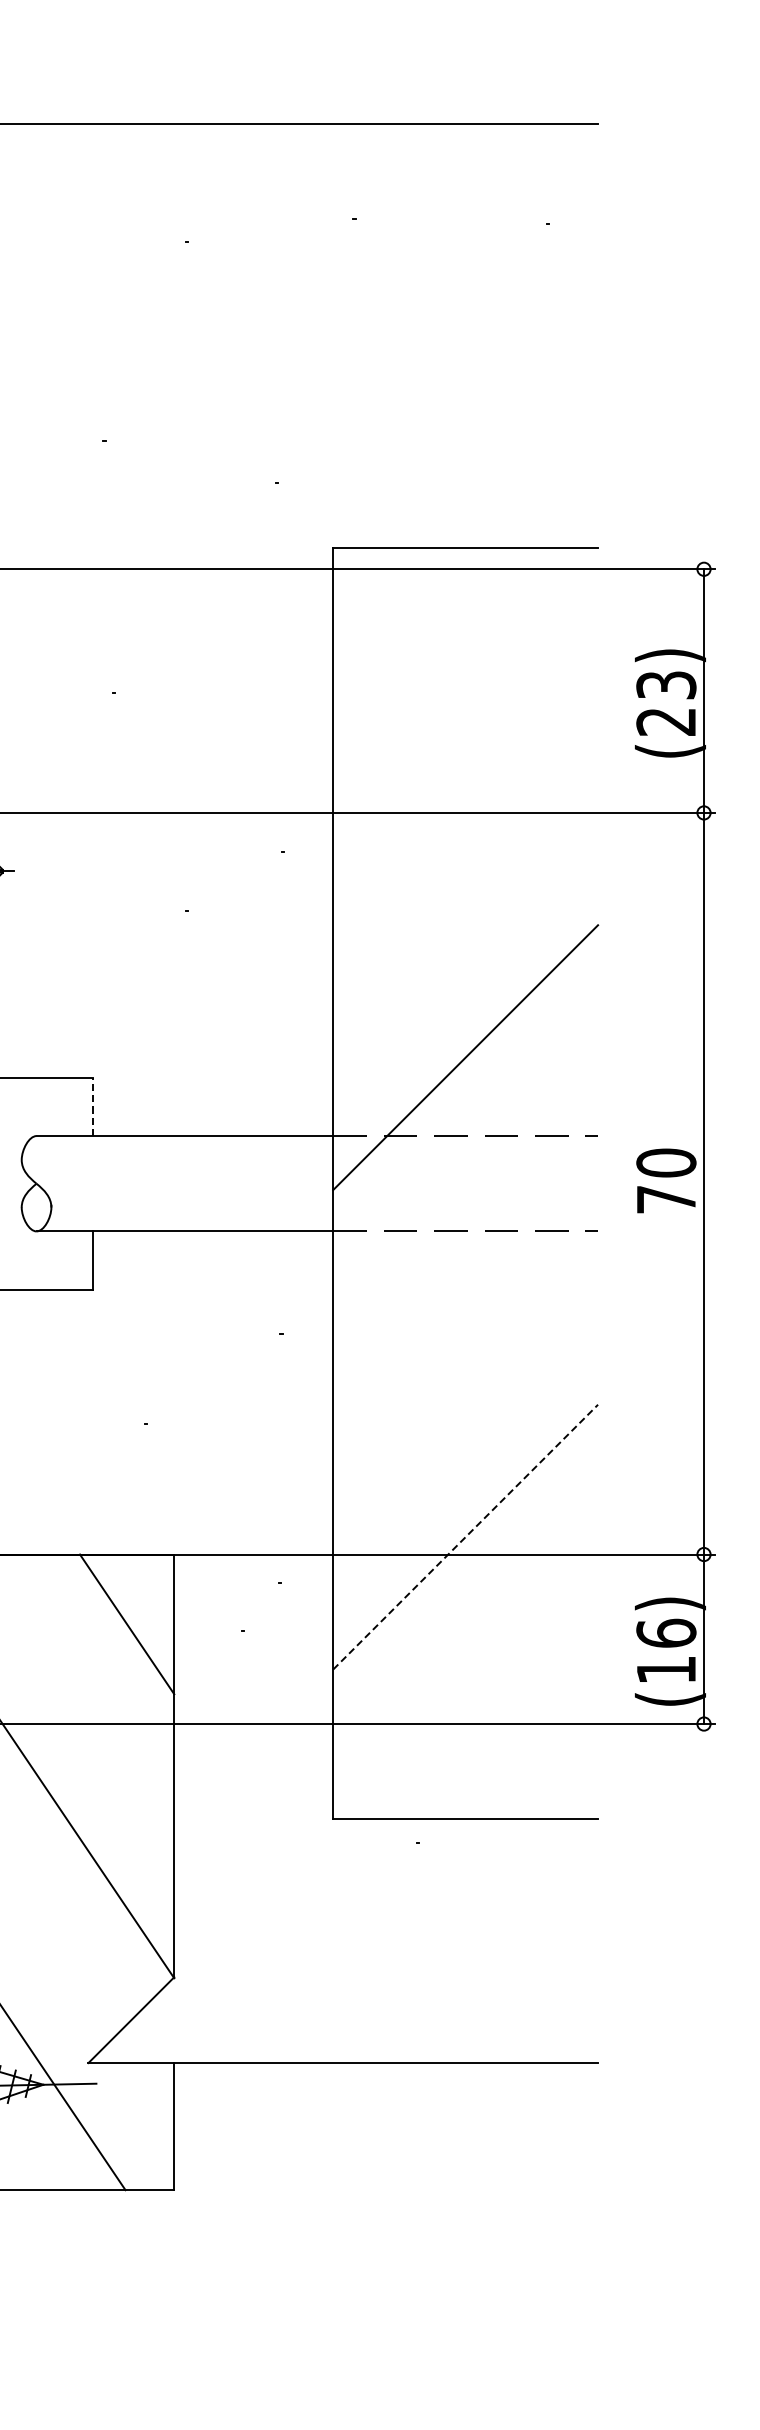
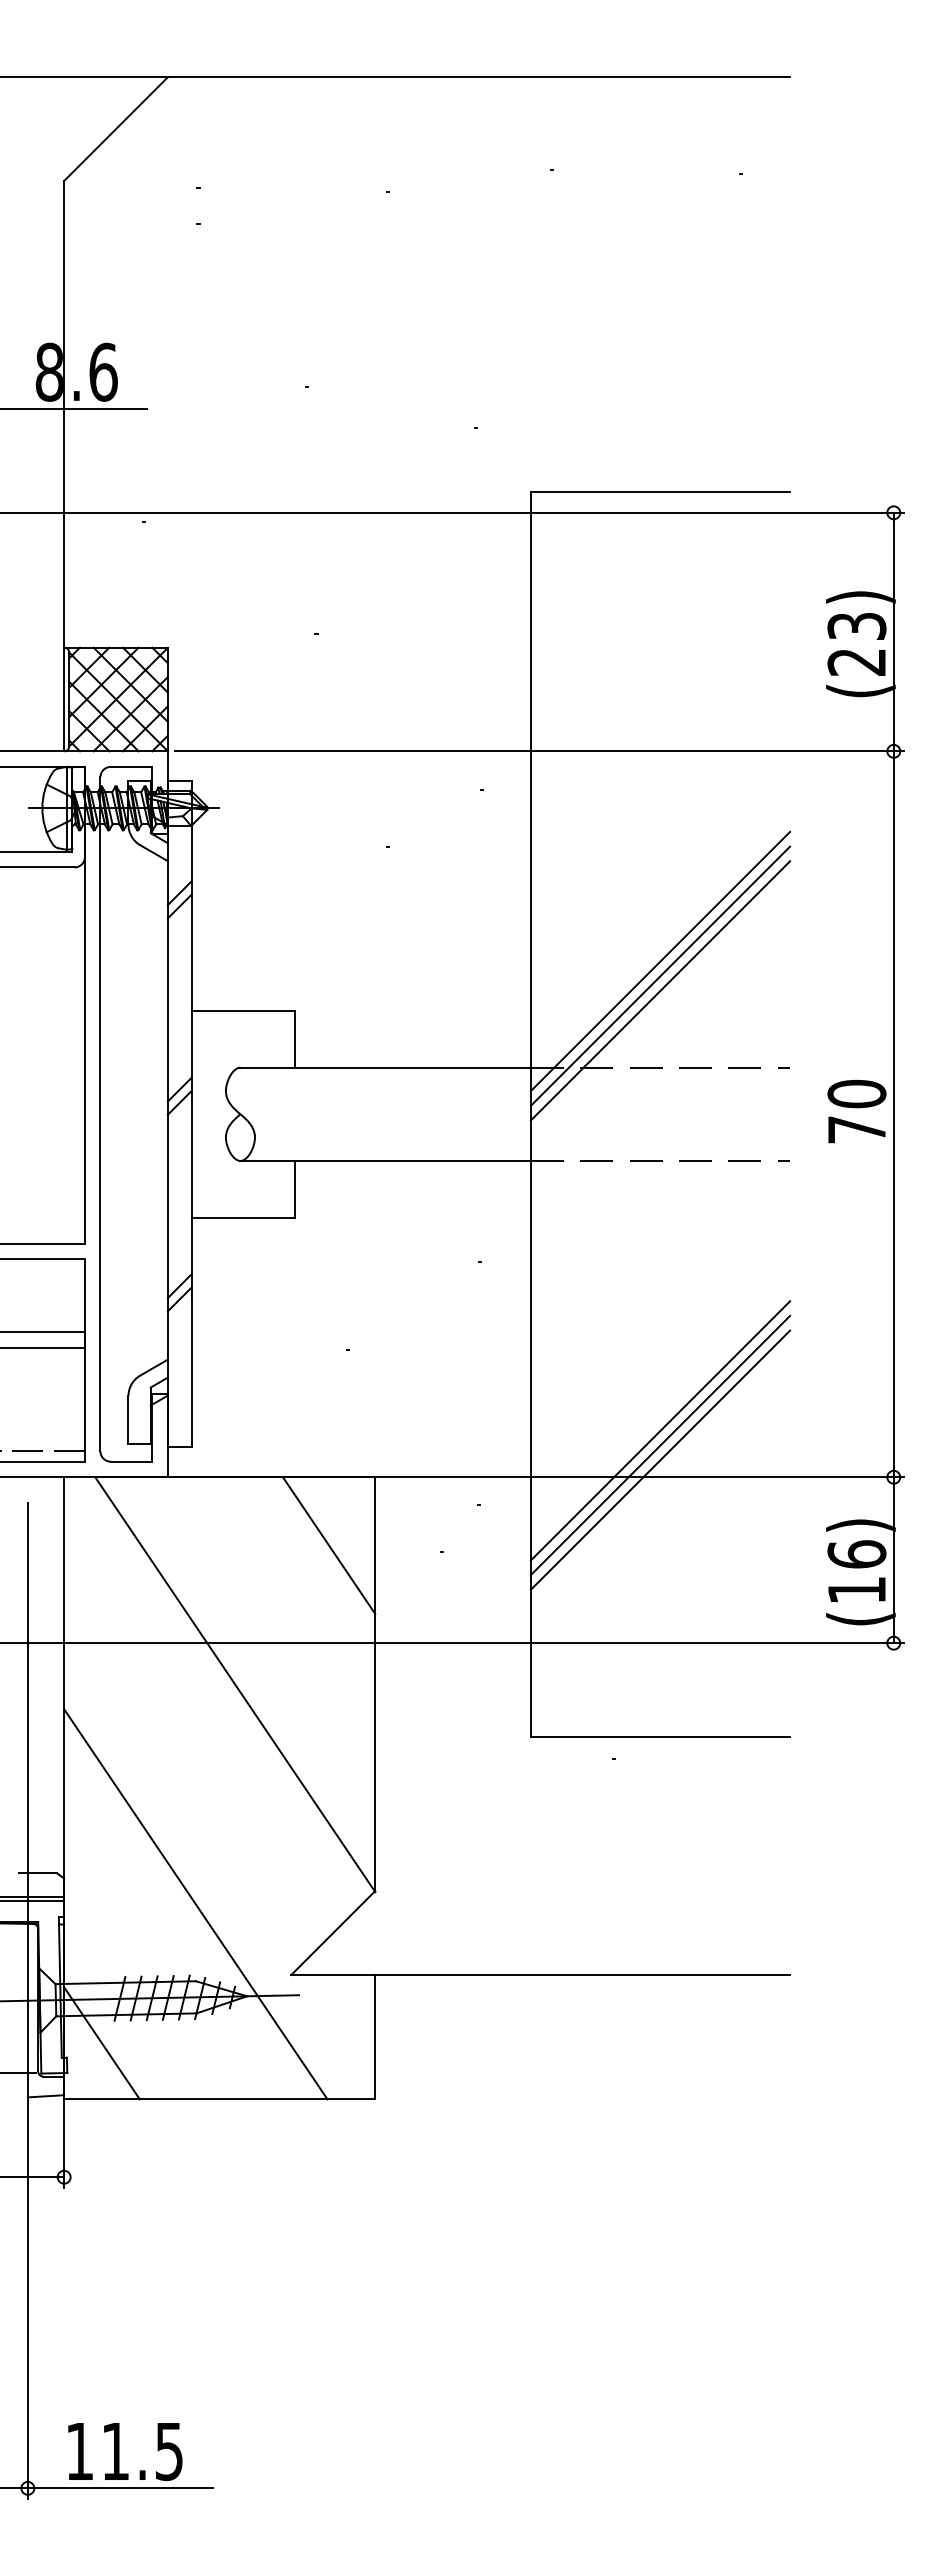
line: (465, 1027) -> (660, 961), added
line: (465, 1041) -> (660, 975), added
line: (92, 1107) -> (295, 1039), dashed -> solid
line: (465, 1506) -> (660, 1430), added
line: (465, 1522) -> (660, 1445), added
line: (465, 1536) -> (660, 1459), dashed -> solid

